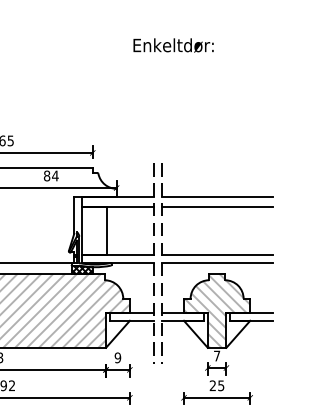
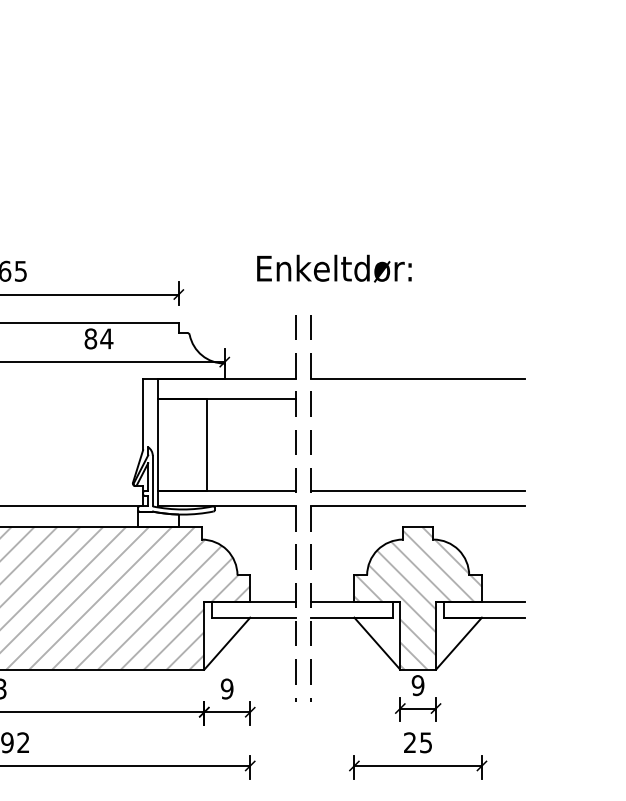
text: (173, 45) -> (334, 268), moved
line: (216, 207) -> (416, 399), removed
hatch: (81, 269) -> (157, 518), removed
text: (216, 355) -> (416, 684), 7 -> 9

